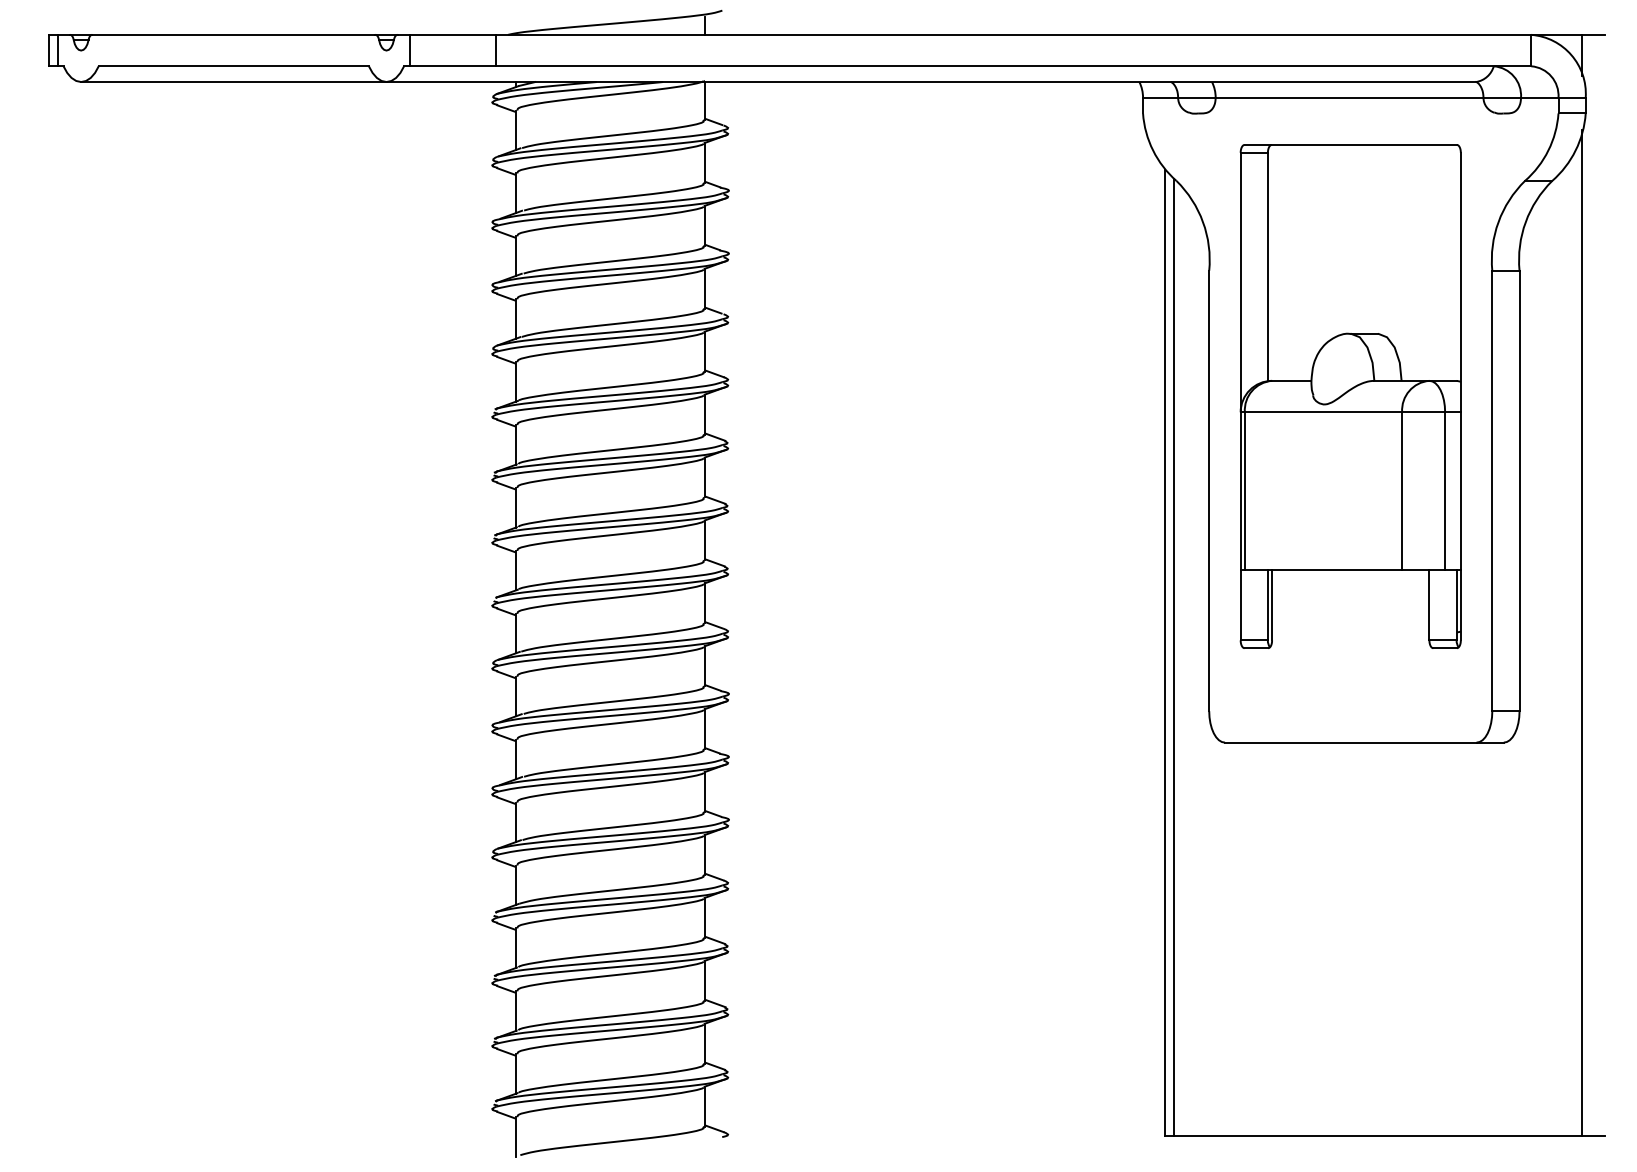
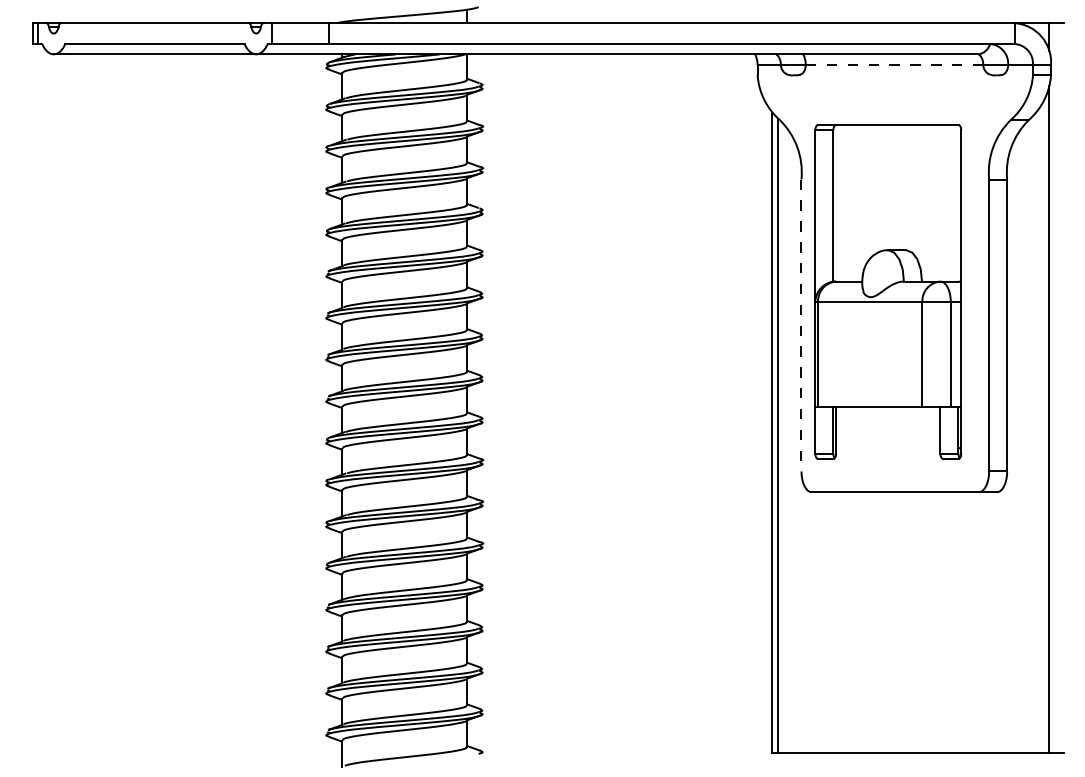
line: (1349, 97) -> (894, 64), solid -> dashed
part: (1351, 395) -> (888, 291), moved
line: (1209, 490) -> (801, 325), solid -> dashed

